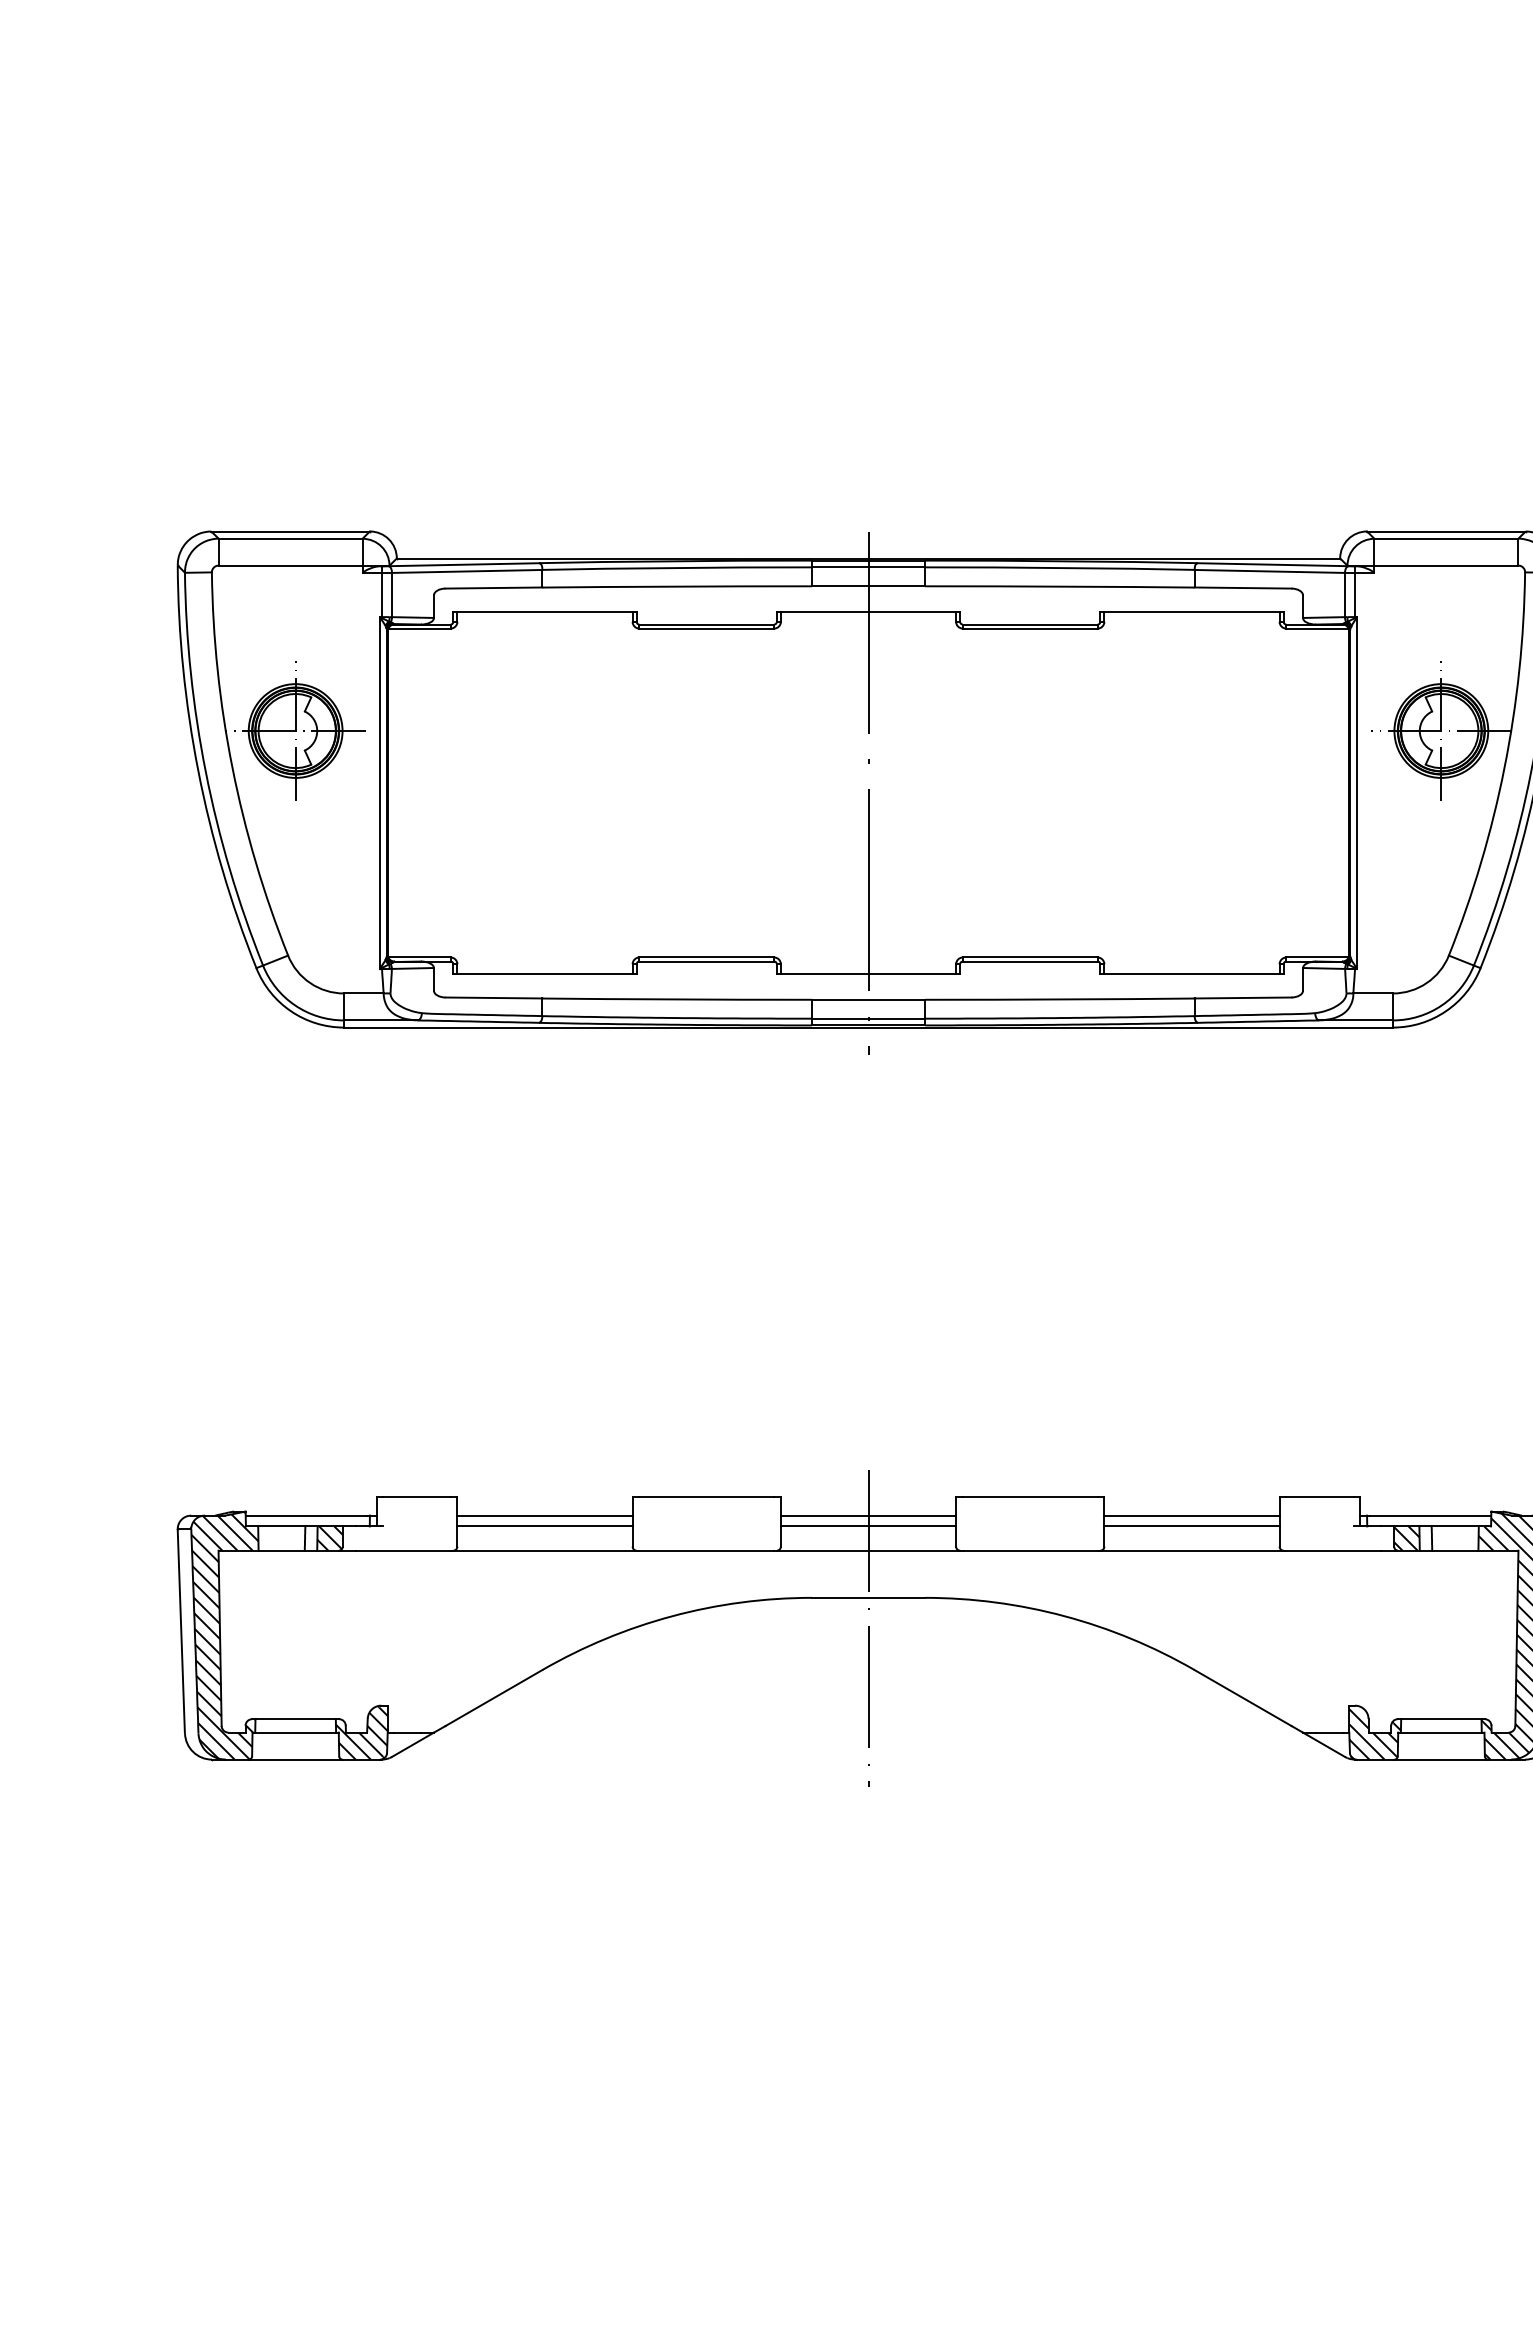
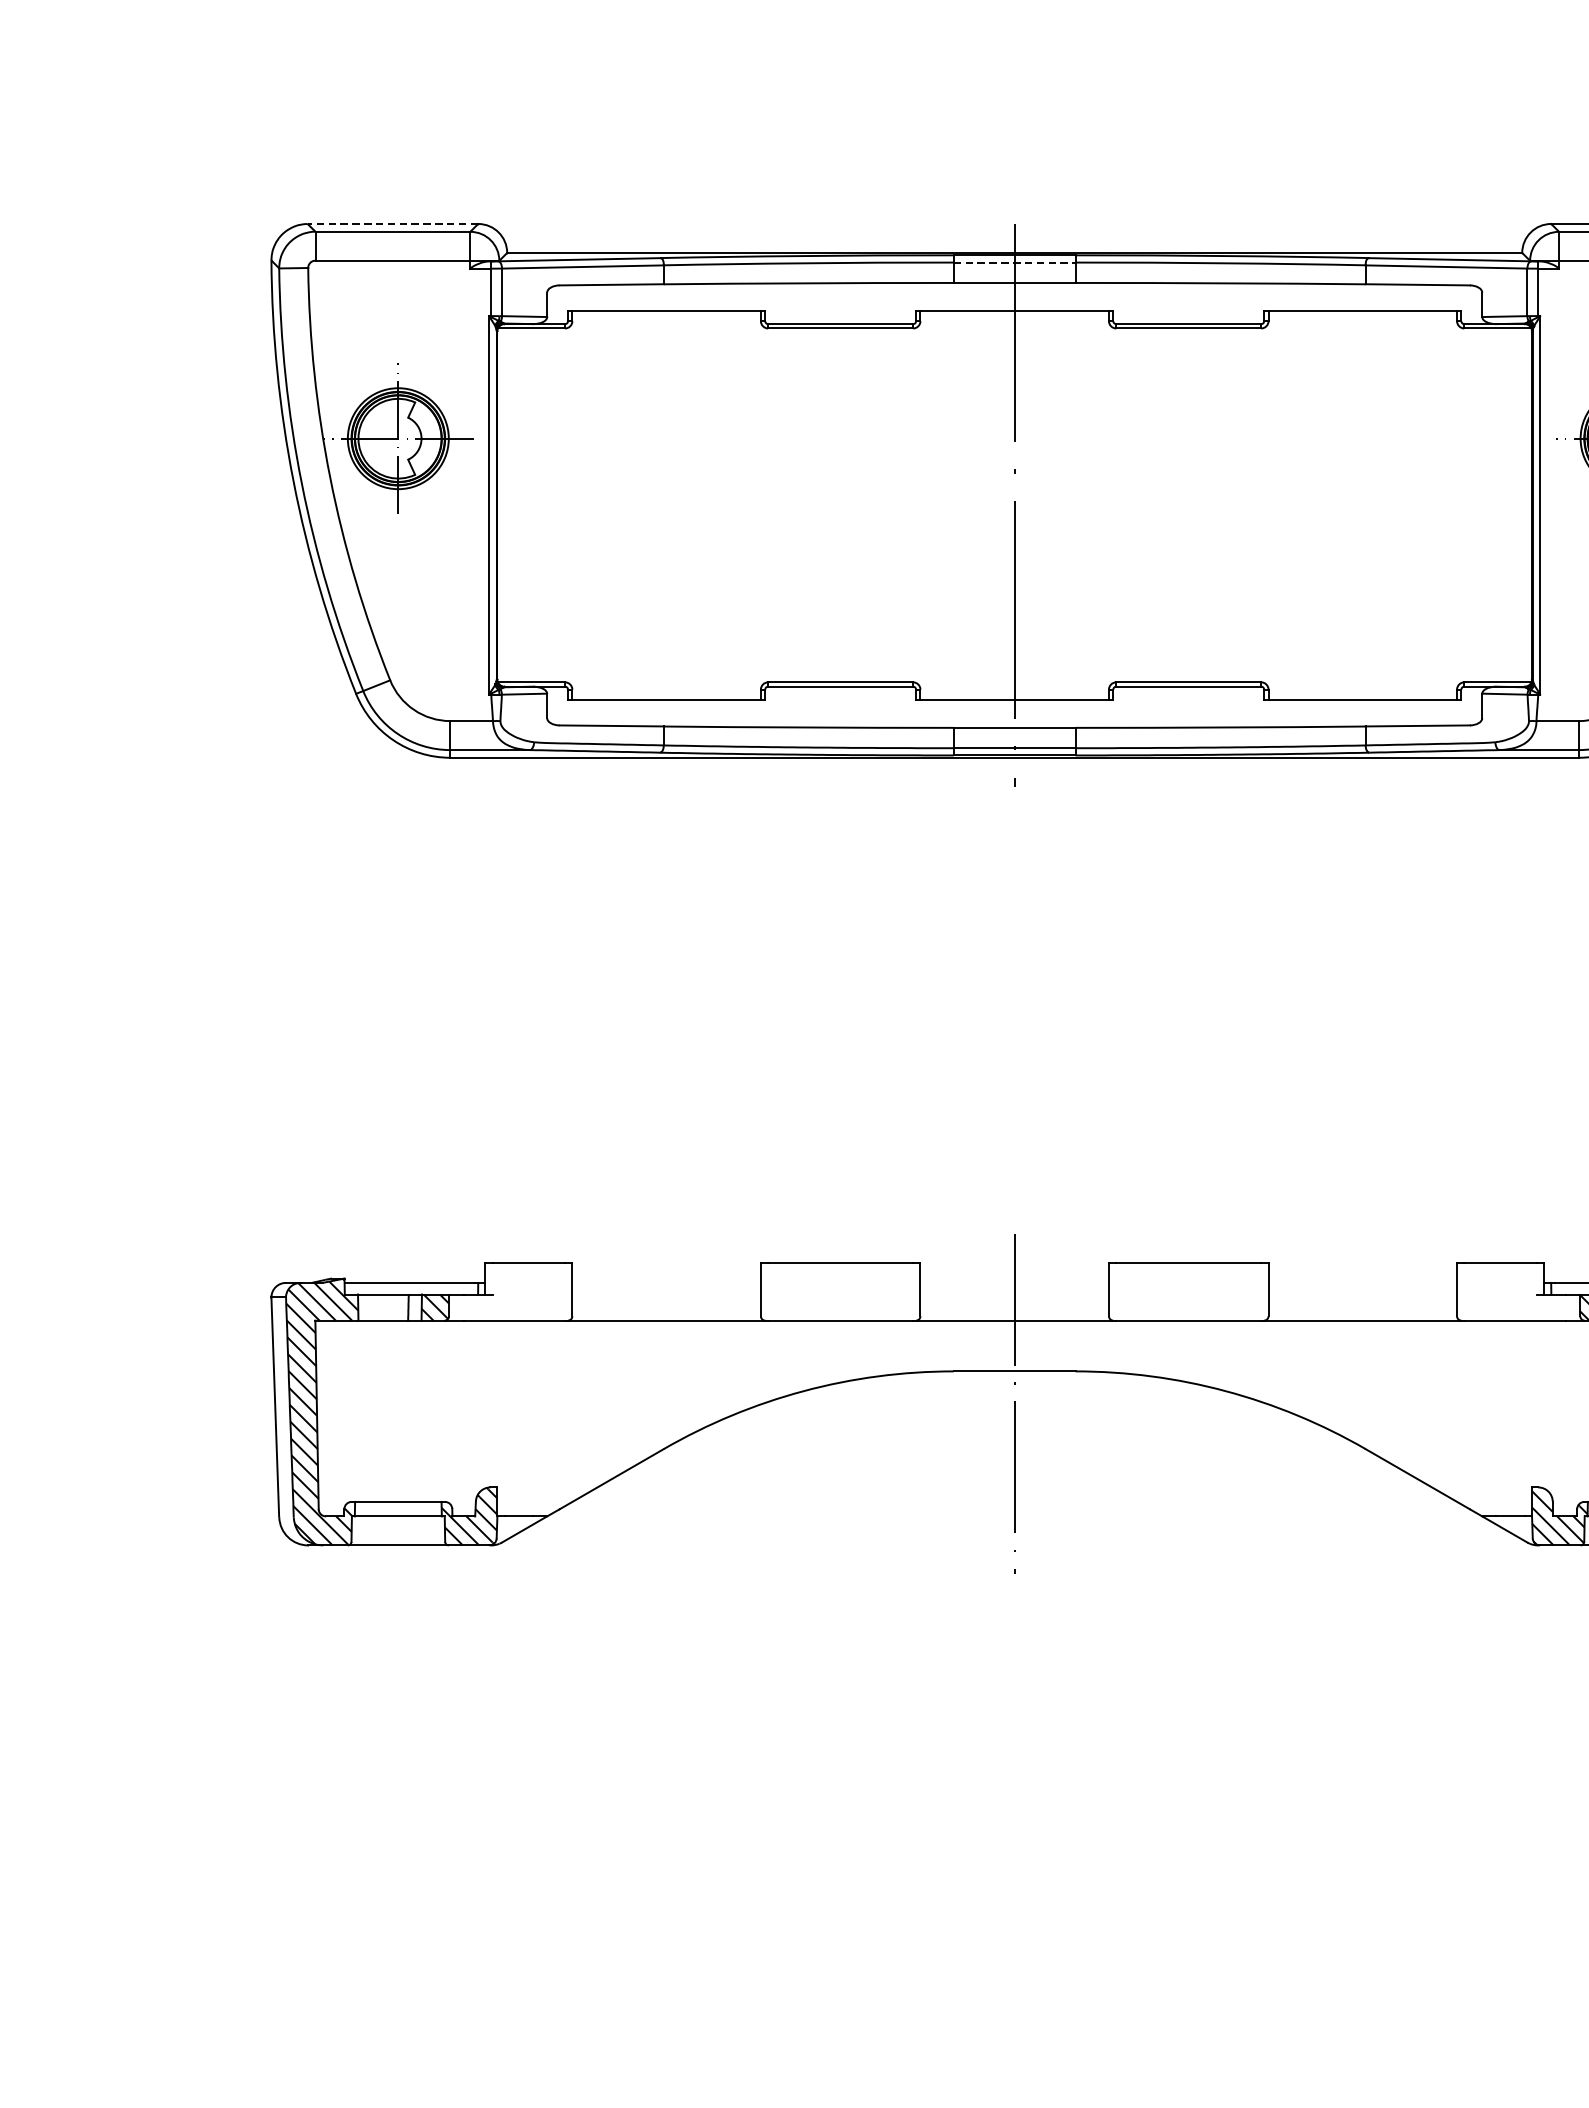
line: (290, 531) -> (392, 223), solid -> dashed
line: (868, 567) -> (1014, 262), solid -> dashed
line: (544, 1515) -> (666, 1282), removed
line: (868, 1515) -> (1014, 1282), removed
line: (1191, 1515) -> (1362, 1282), removed
line: (544, 1526) -> (666, 1294), removed
line: (868, 1526) -> (1014, 1294), removed
line: (1191, 1526) -> (1362, 1294), removed

